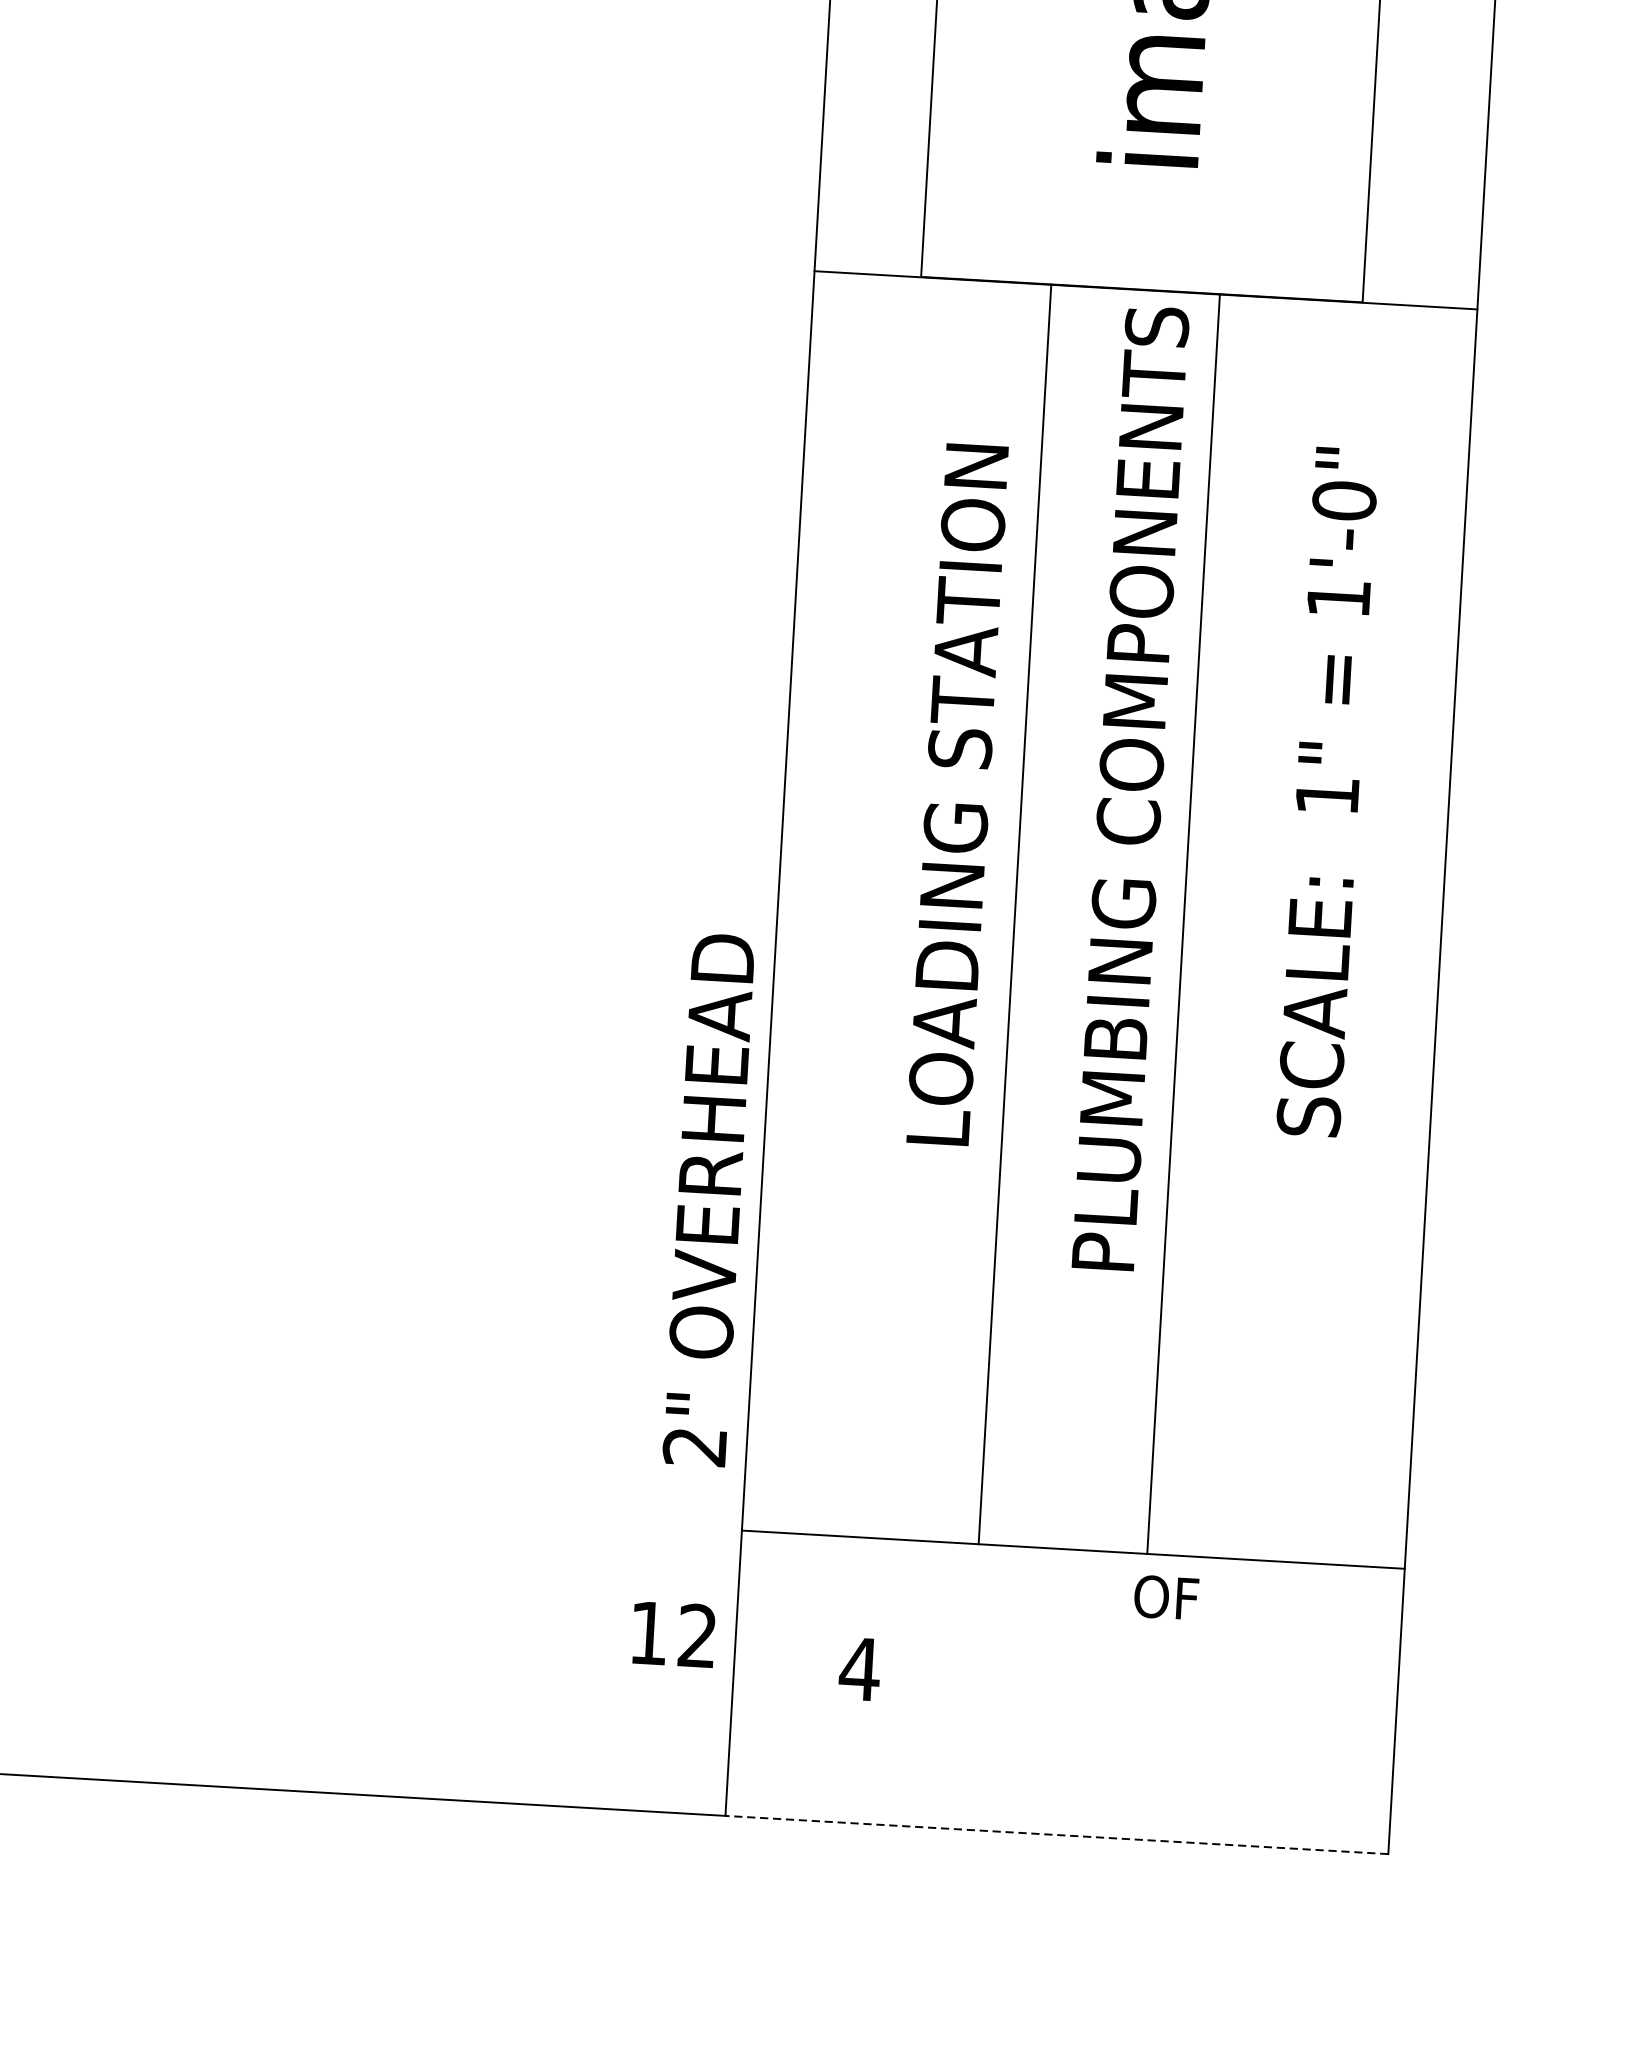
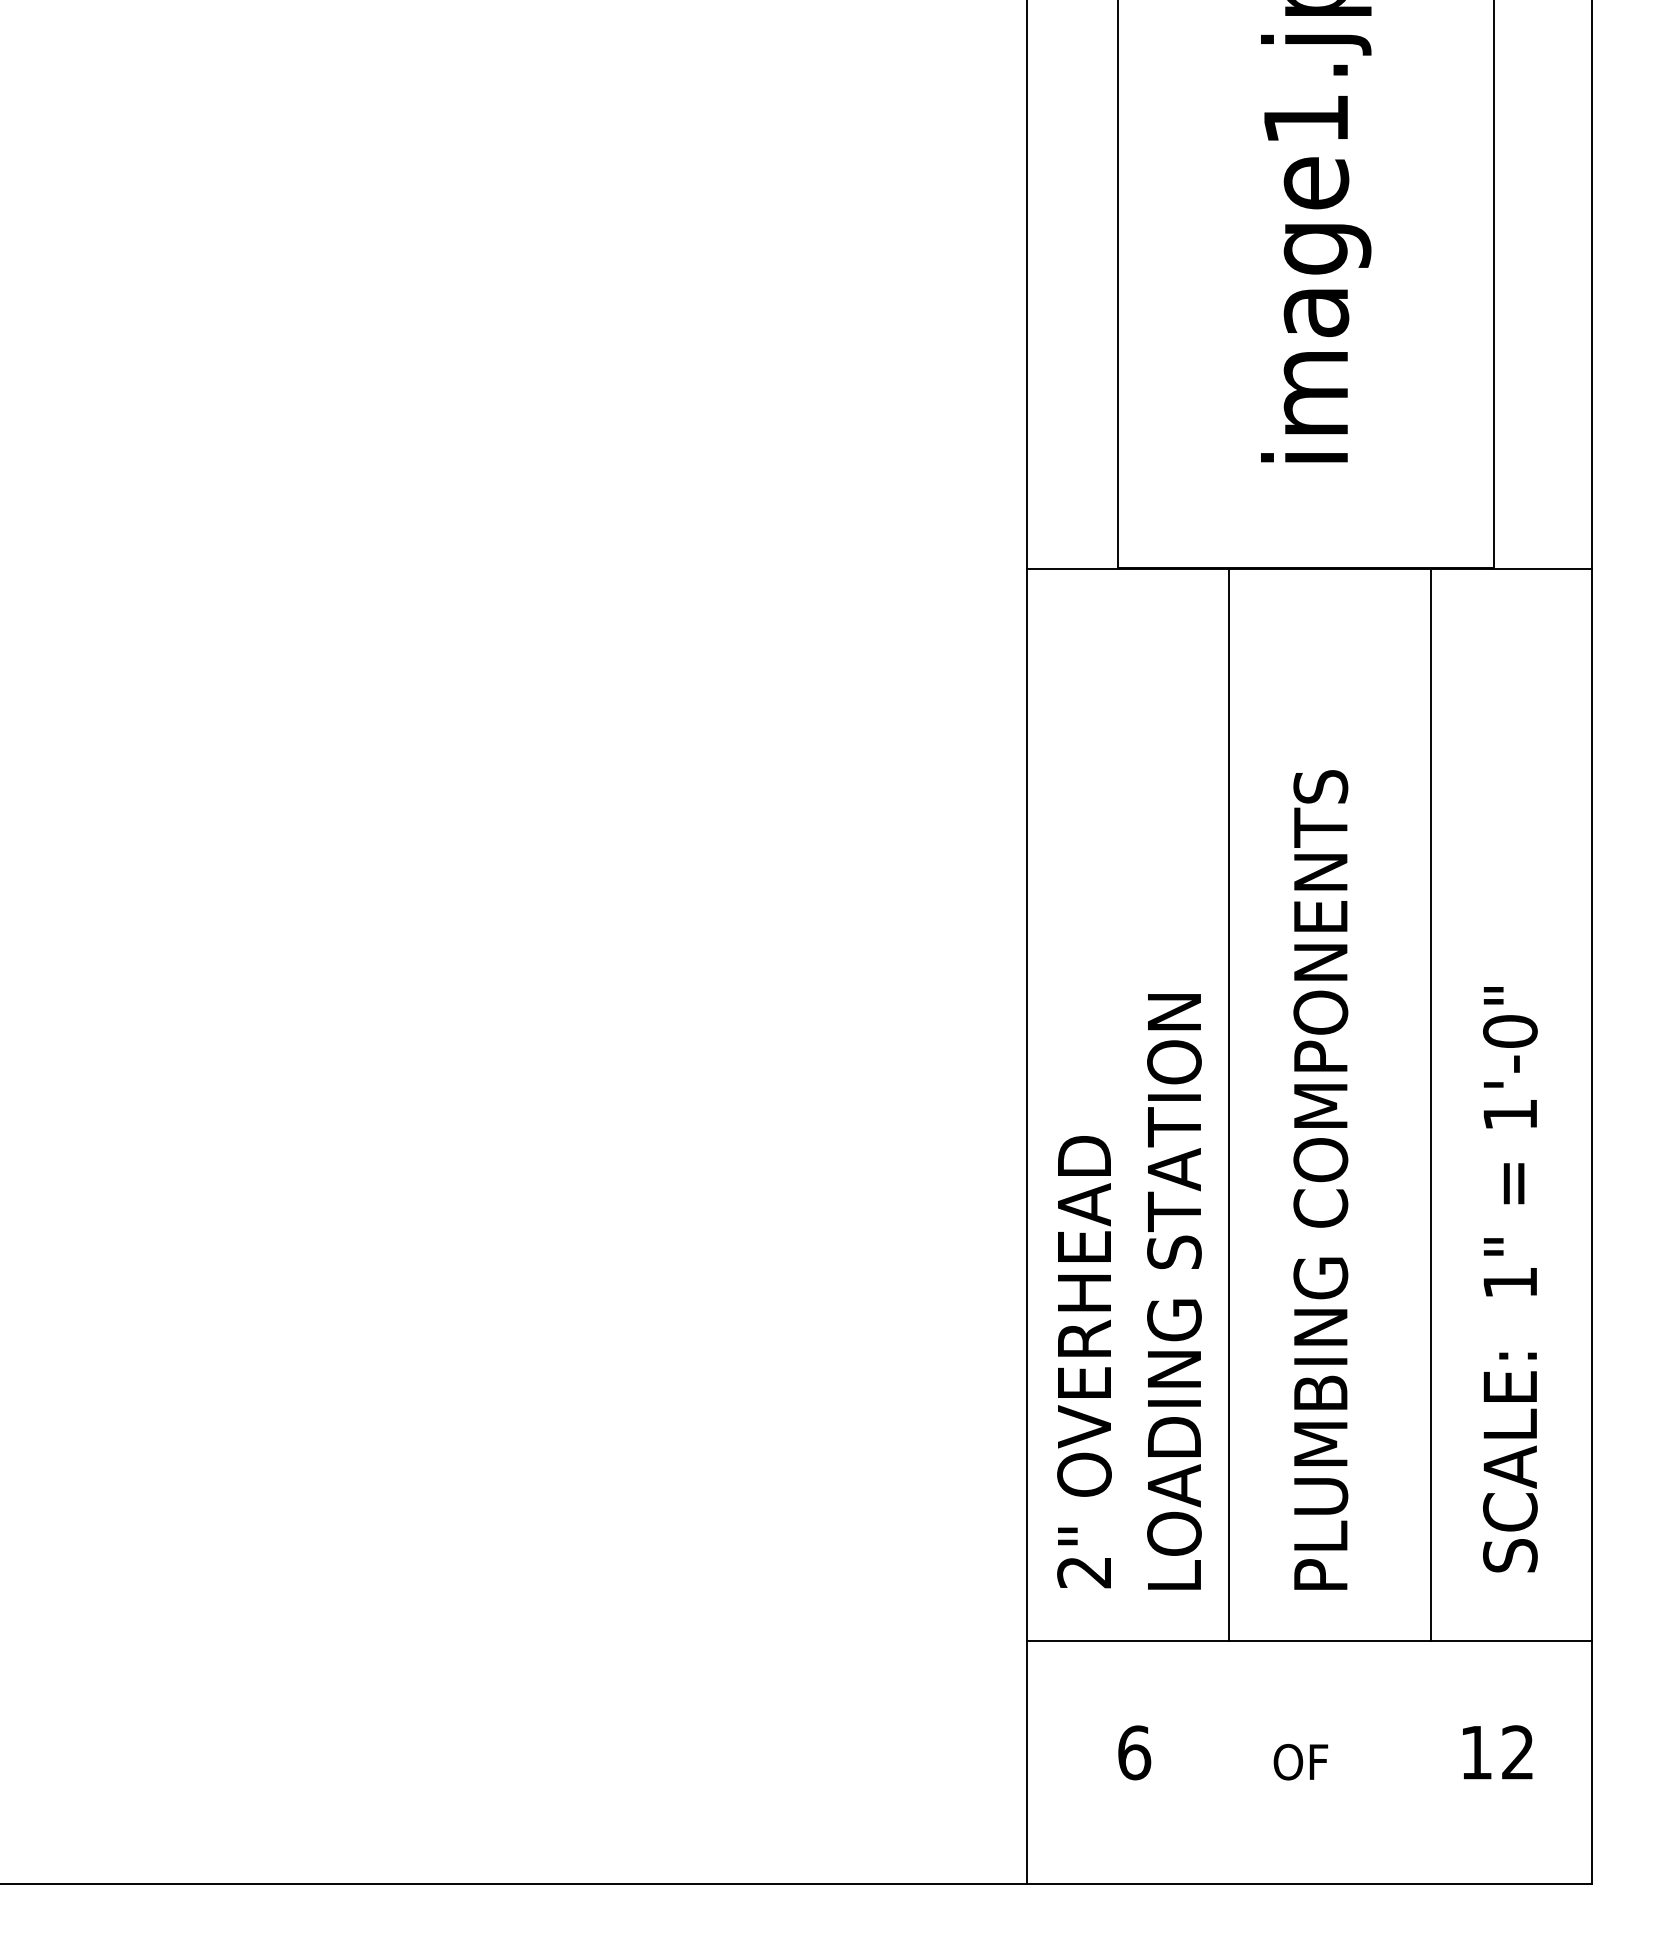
text: (1130, 787) -> (1320, 1179), moved
text: (1327, 792) -> (1510, 1279), moved
text: (957, 794) -> (1174, 1291), moved
line: (1183, 923) -> (1430, 1104), moved
text: (709, 1200) -> (1084, 1362), moved
text: (1165, 1598) -> (1300, 1762), moved
text: (673, 1634) -> (1497, 1752), moved
text: (860, 1668) -> (1134, 1752), 4 -> 6
line: (1056, 1834) -> (1309, 1883), dashed -> solid

